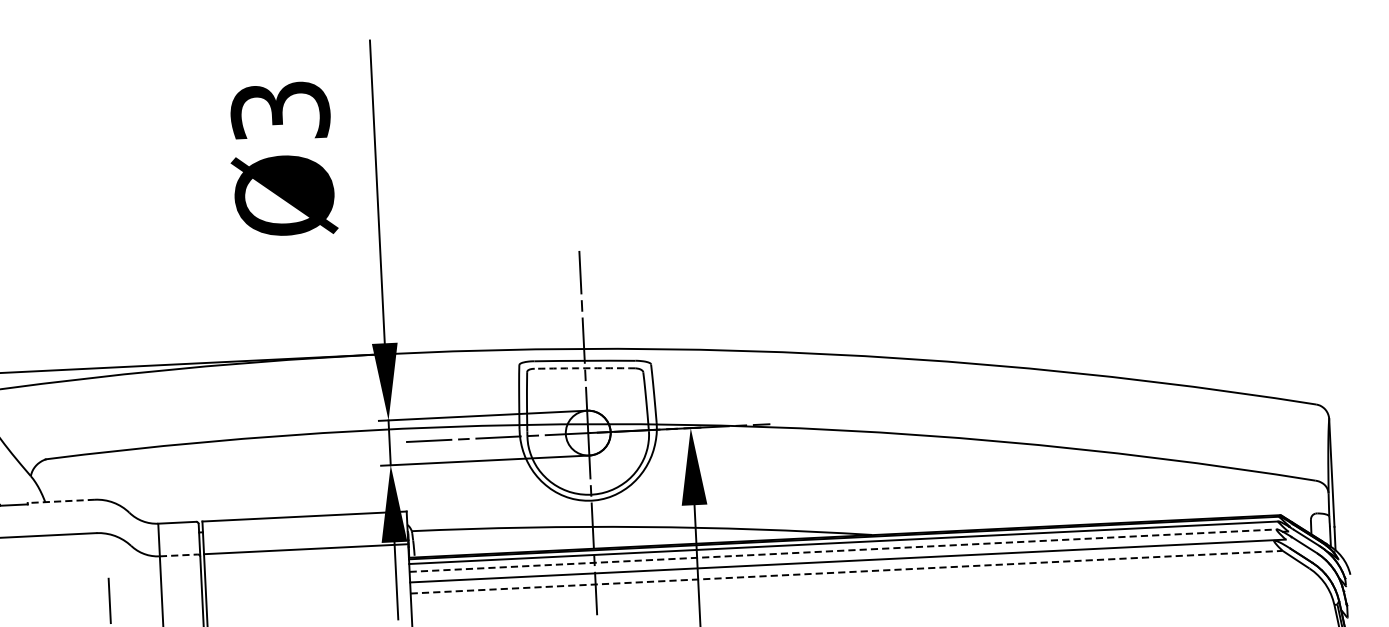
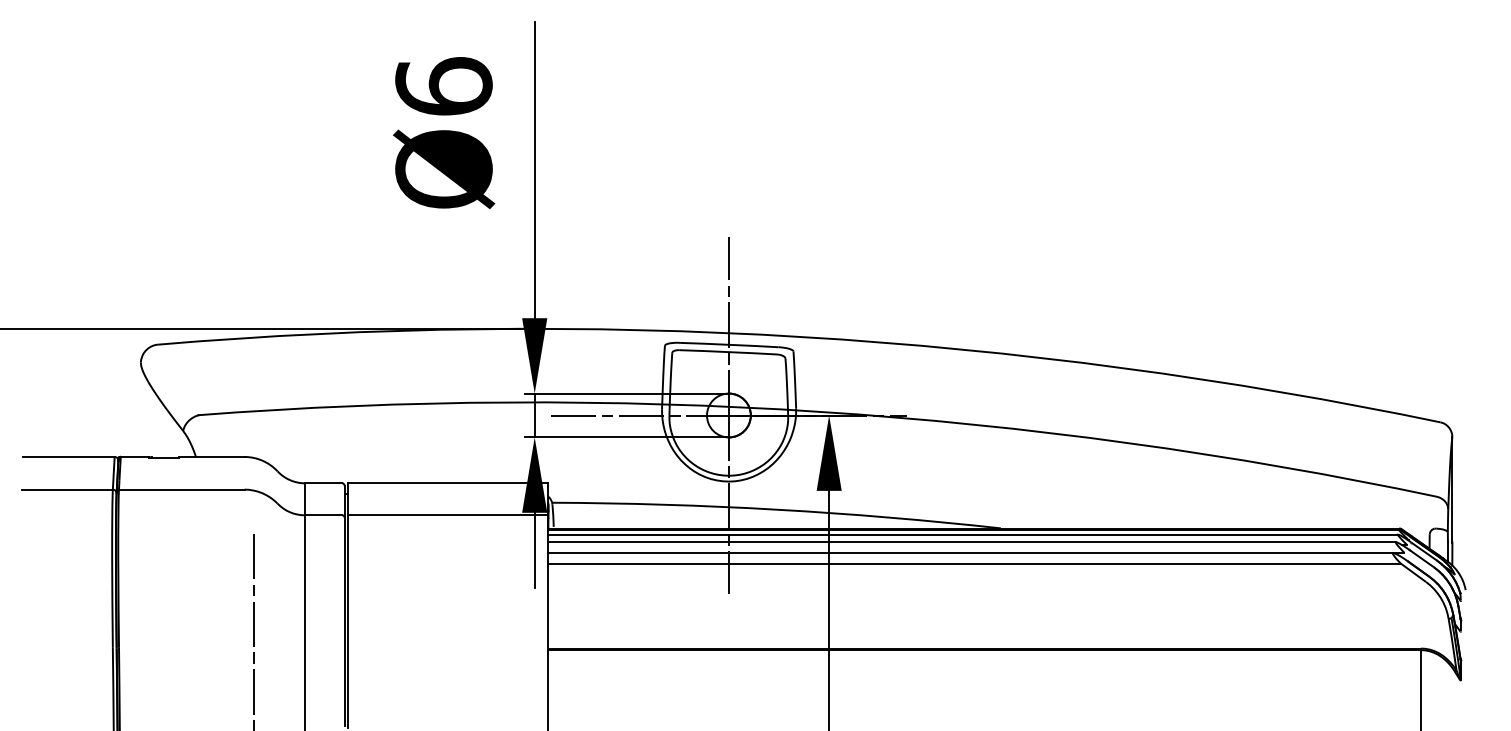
text: (279, 110) -> (443, 86), Ø3 -> Ø6
arc: (584, 368) -> (728, 352), dashed -> solid
line: (61, 500) -> (211, 456), dashed -> solid
line: (843, 550) -> (972, 542), dashed -> solid
line: (178, 555) -> (323, 515), dashed -> solid
line: (846, 572) -> (974, 563), dashed -> solid

